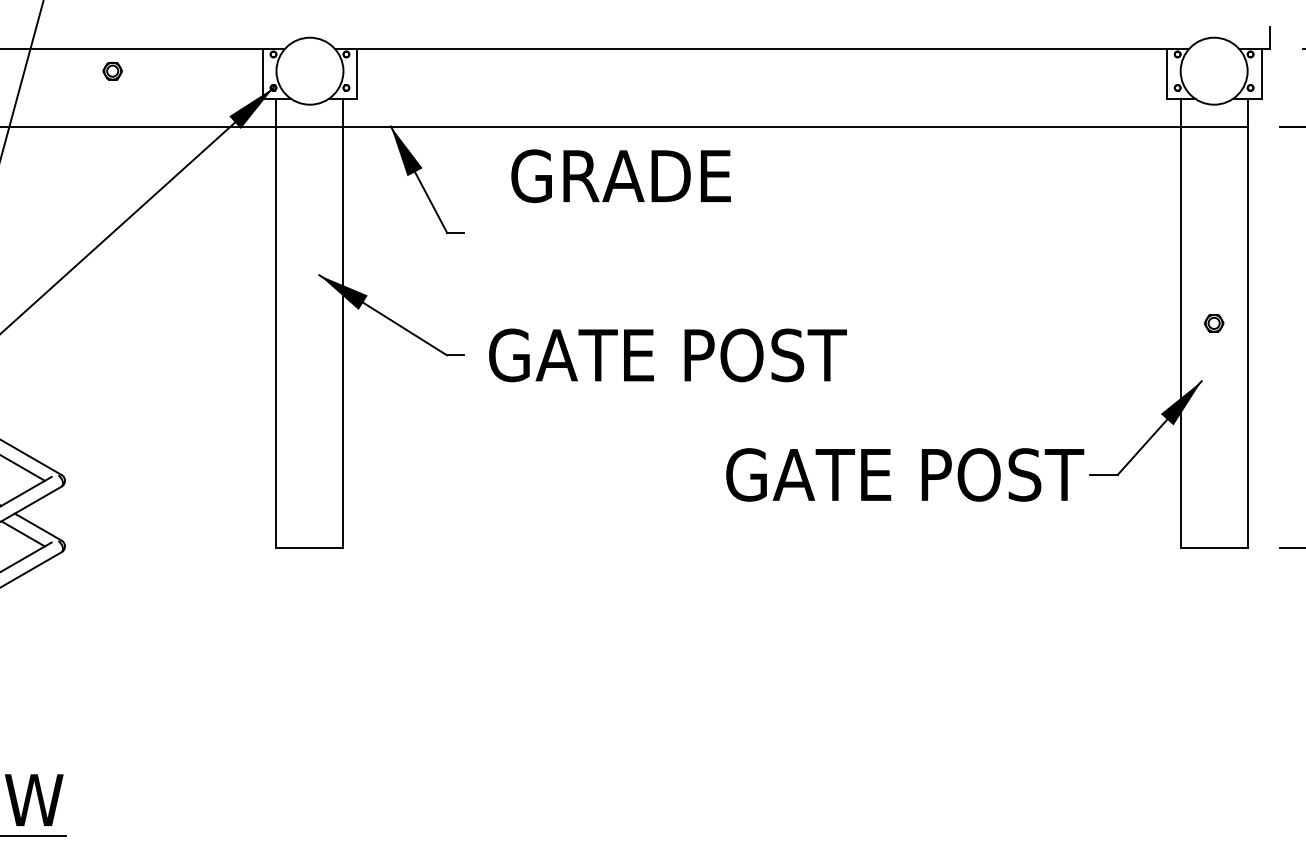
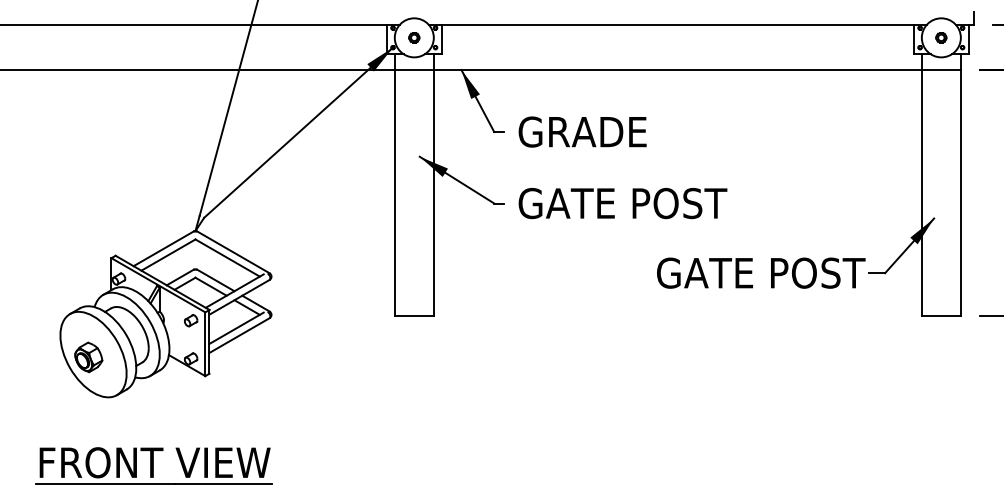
part: (112, 70) -> (414, 37), moved
text: (620, 175) -> (582, 131), moved
part: (1214, 322) -> (941, 37), moved

